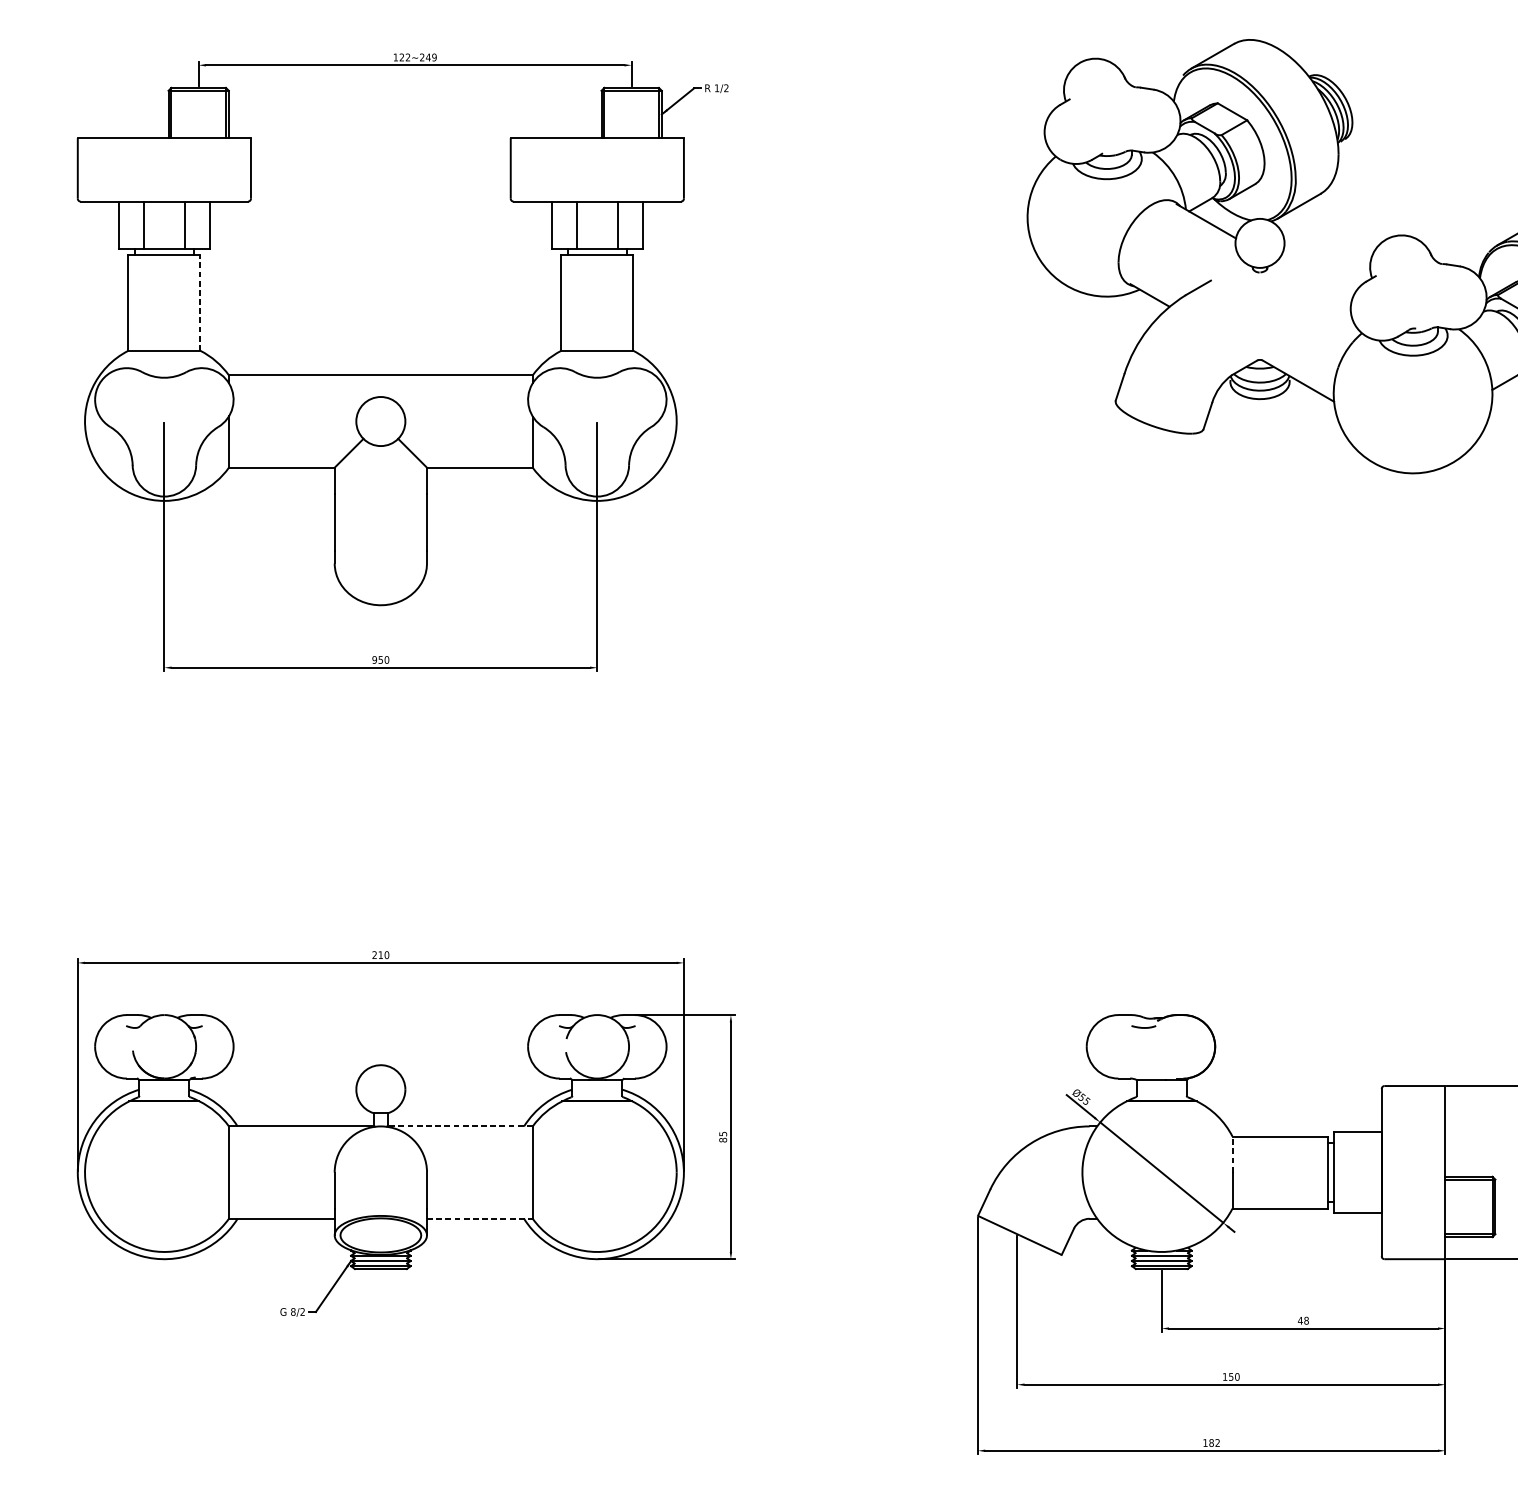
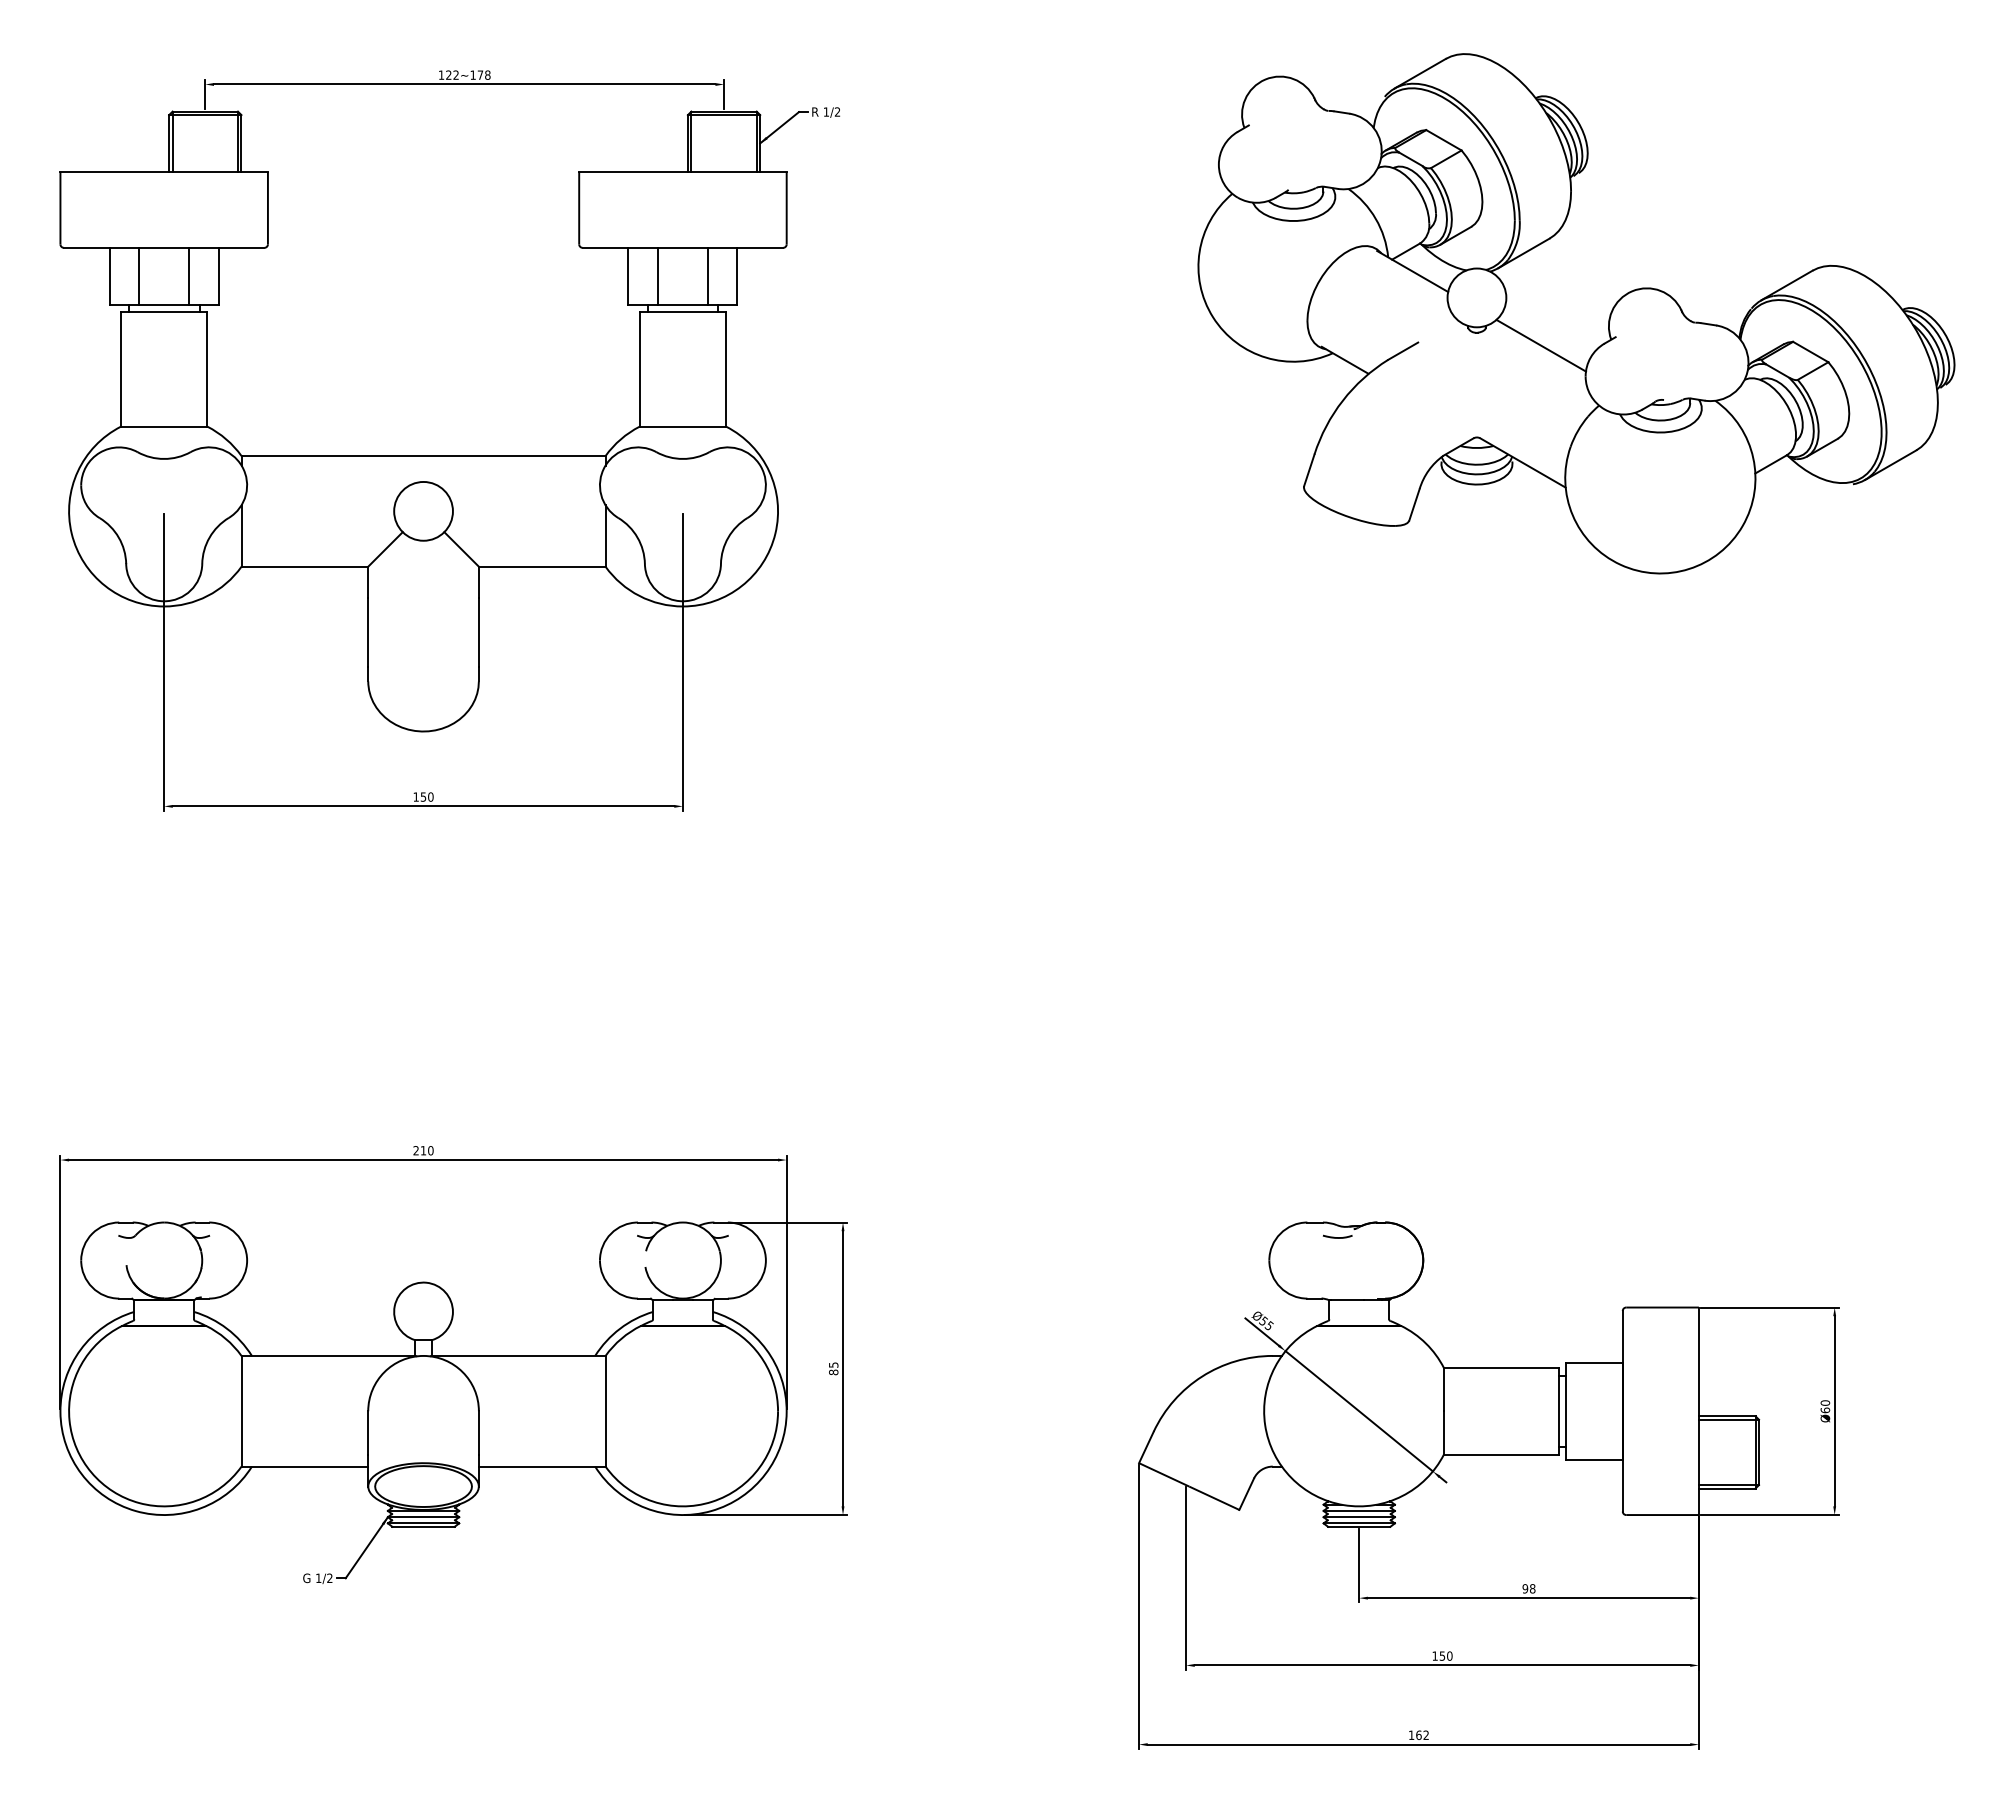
text: (428, 56) -> (480, 74), 122~249 -> 122~178
line: (1313, 283) -> (1540, 345), added
line: (200, 302) -> (207, 368), dashed -> solid
text: (374, 659) -> (415, 796), 950 -> 150
line: (460, 1126) -> (519, 1355), dashed -> solid
line: (1232, 1154) -> (1443, 1389), dashed -> solid
line: (480, 1218) -> (542, 1466), dashed -> solid
text: (293, 1312) -> (318, 1578), 8/2 -> 1/2
text: (1300, 1320) -> (1525, 1588), 48 -> 98
text: (1211, 1442) -> (1418, 1734), 182 -> 162

